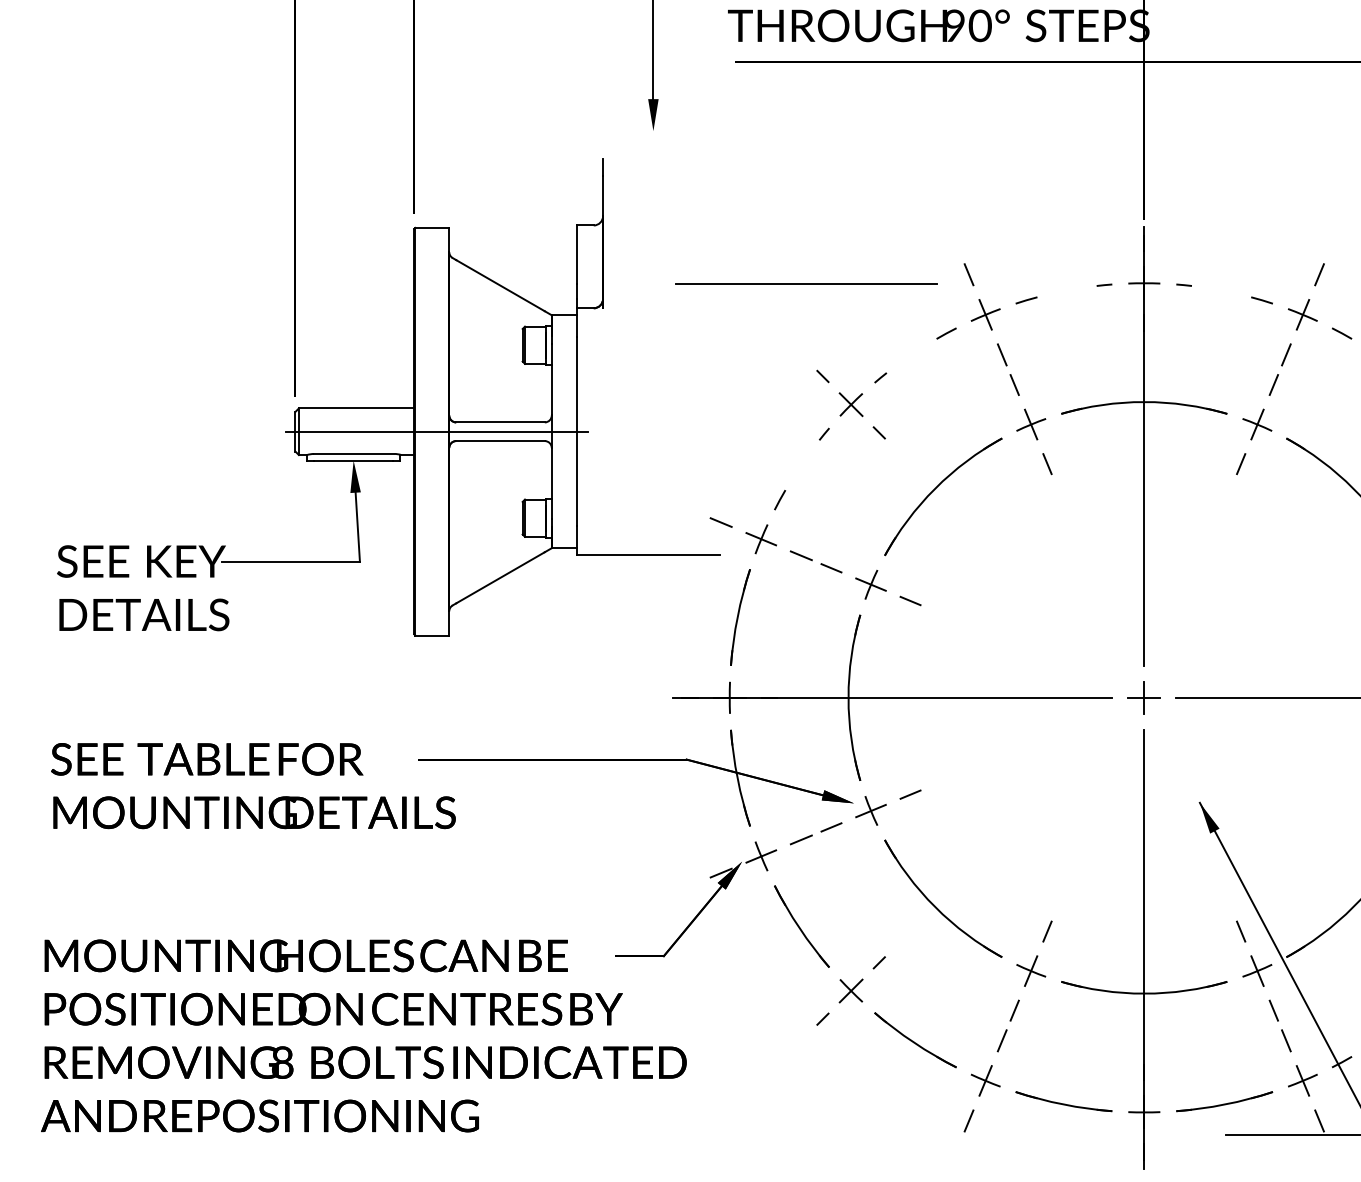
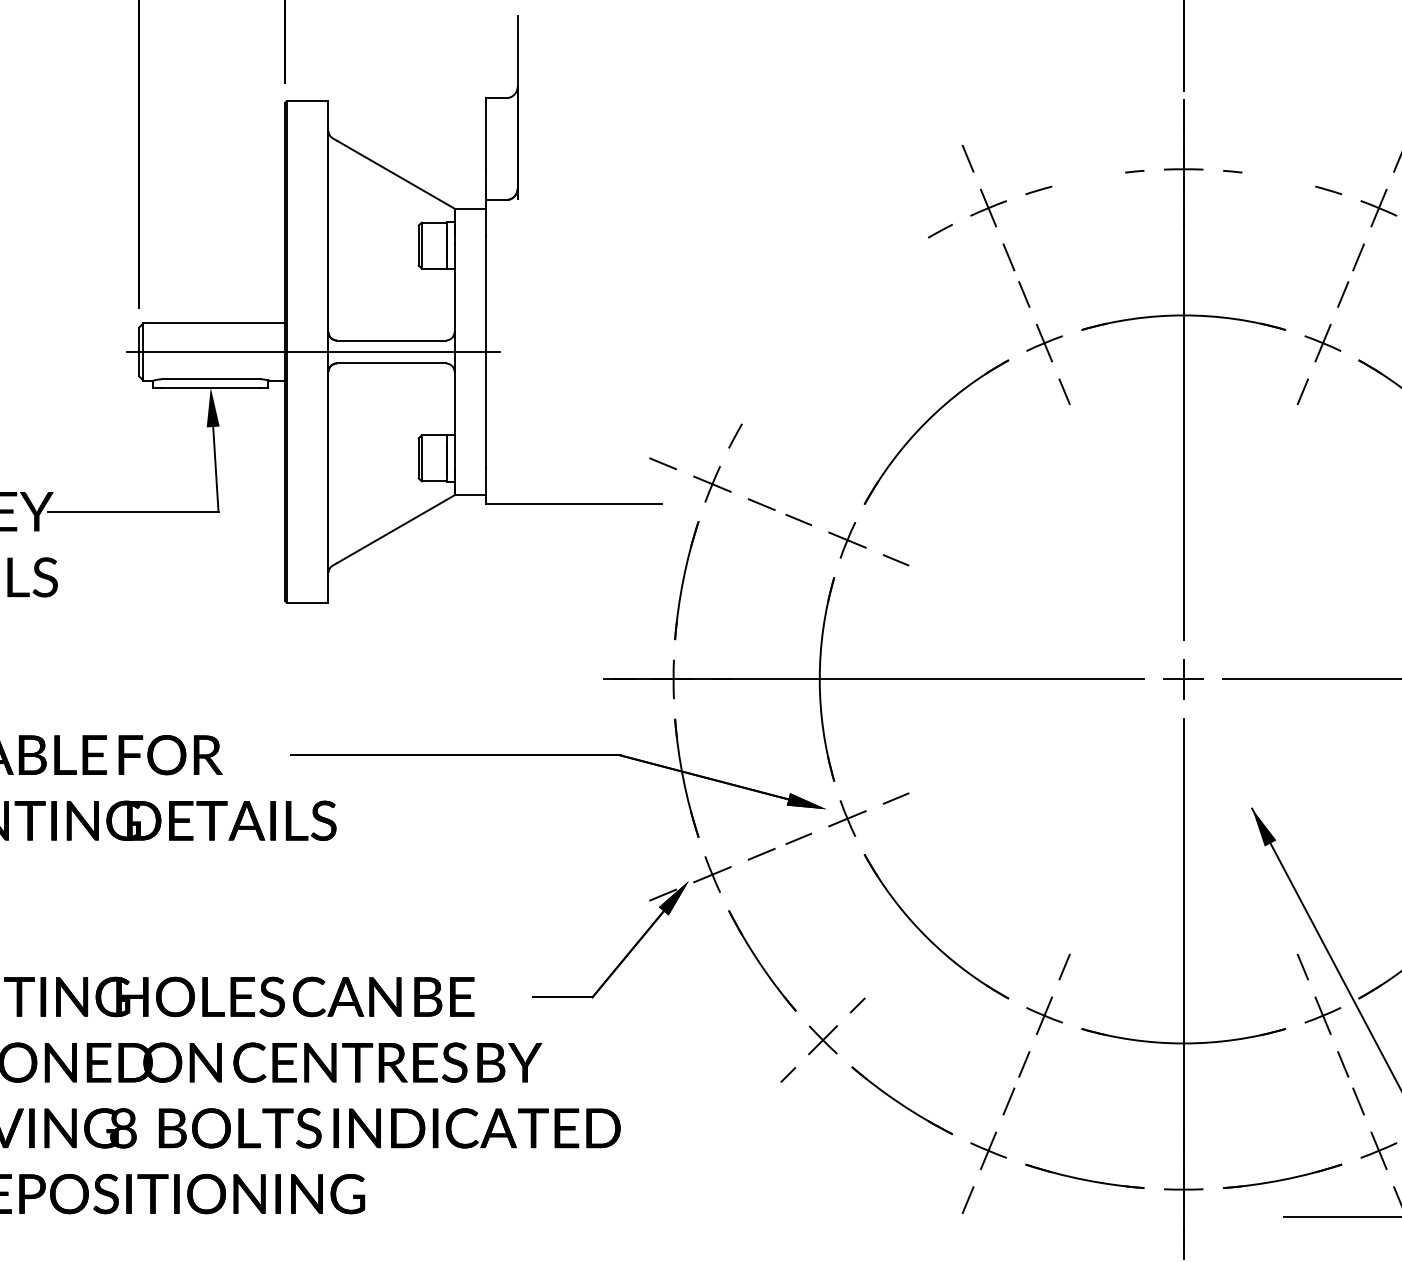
line: (806, 283) -> (768, 169), removed
part: (851, 404) -> (823, 318), removed

